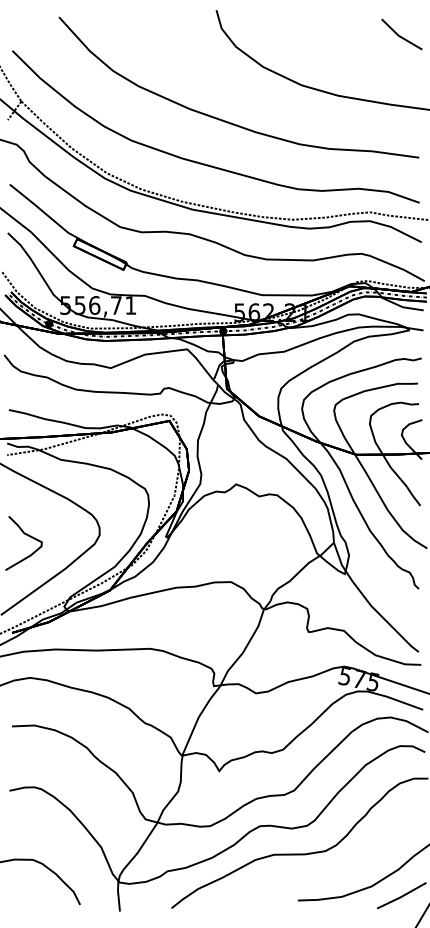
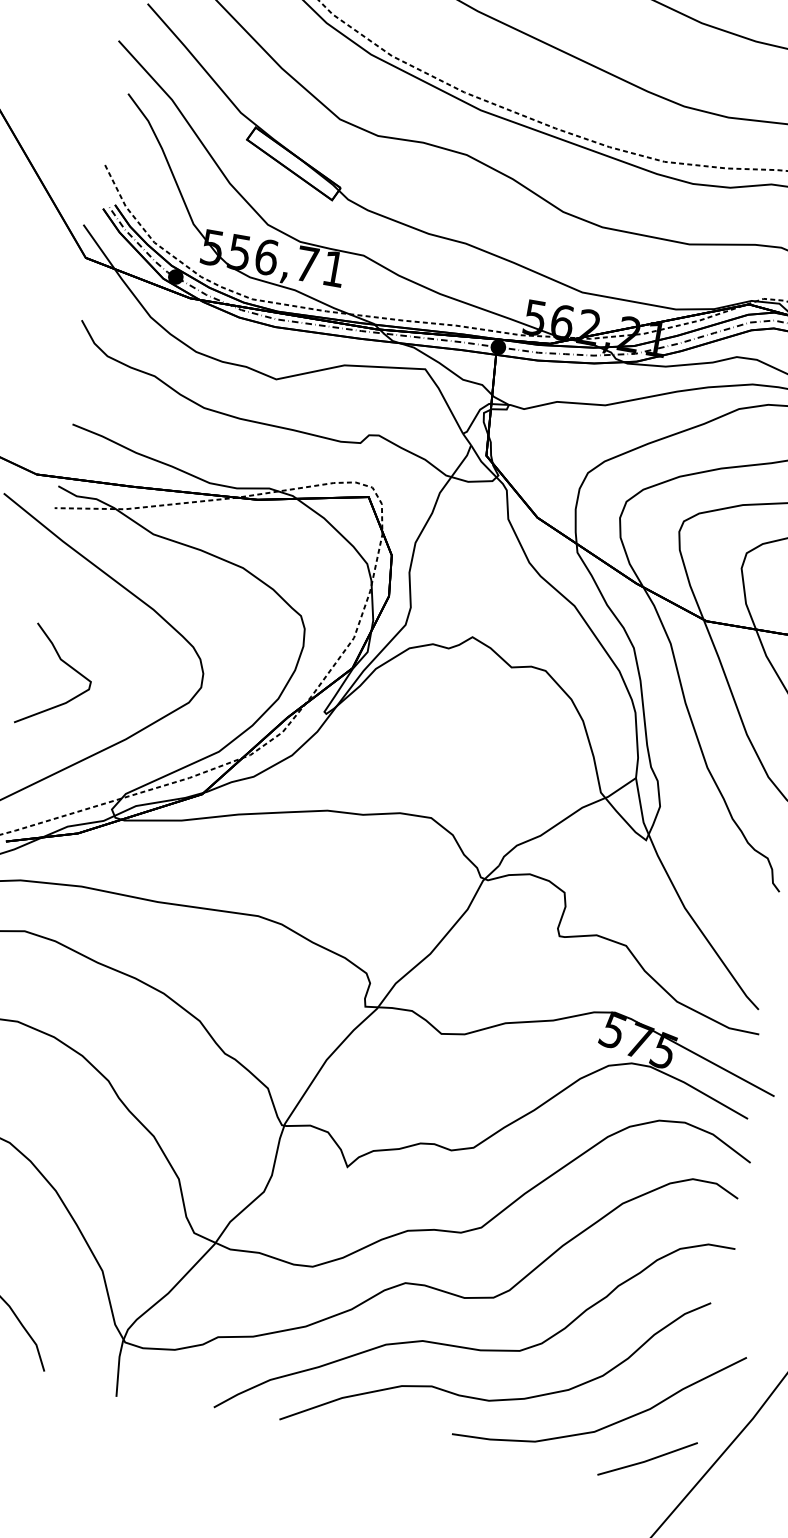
curve: (318, 877) -> (498, 1397), added

